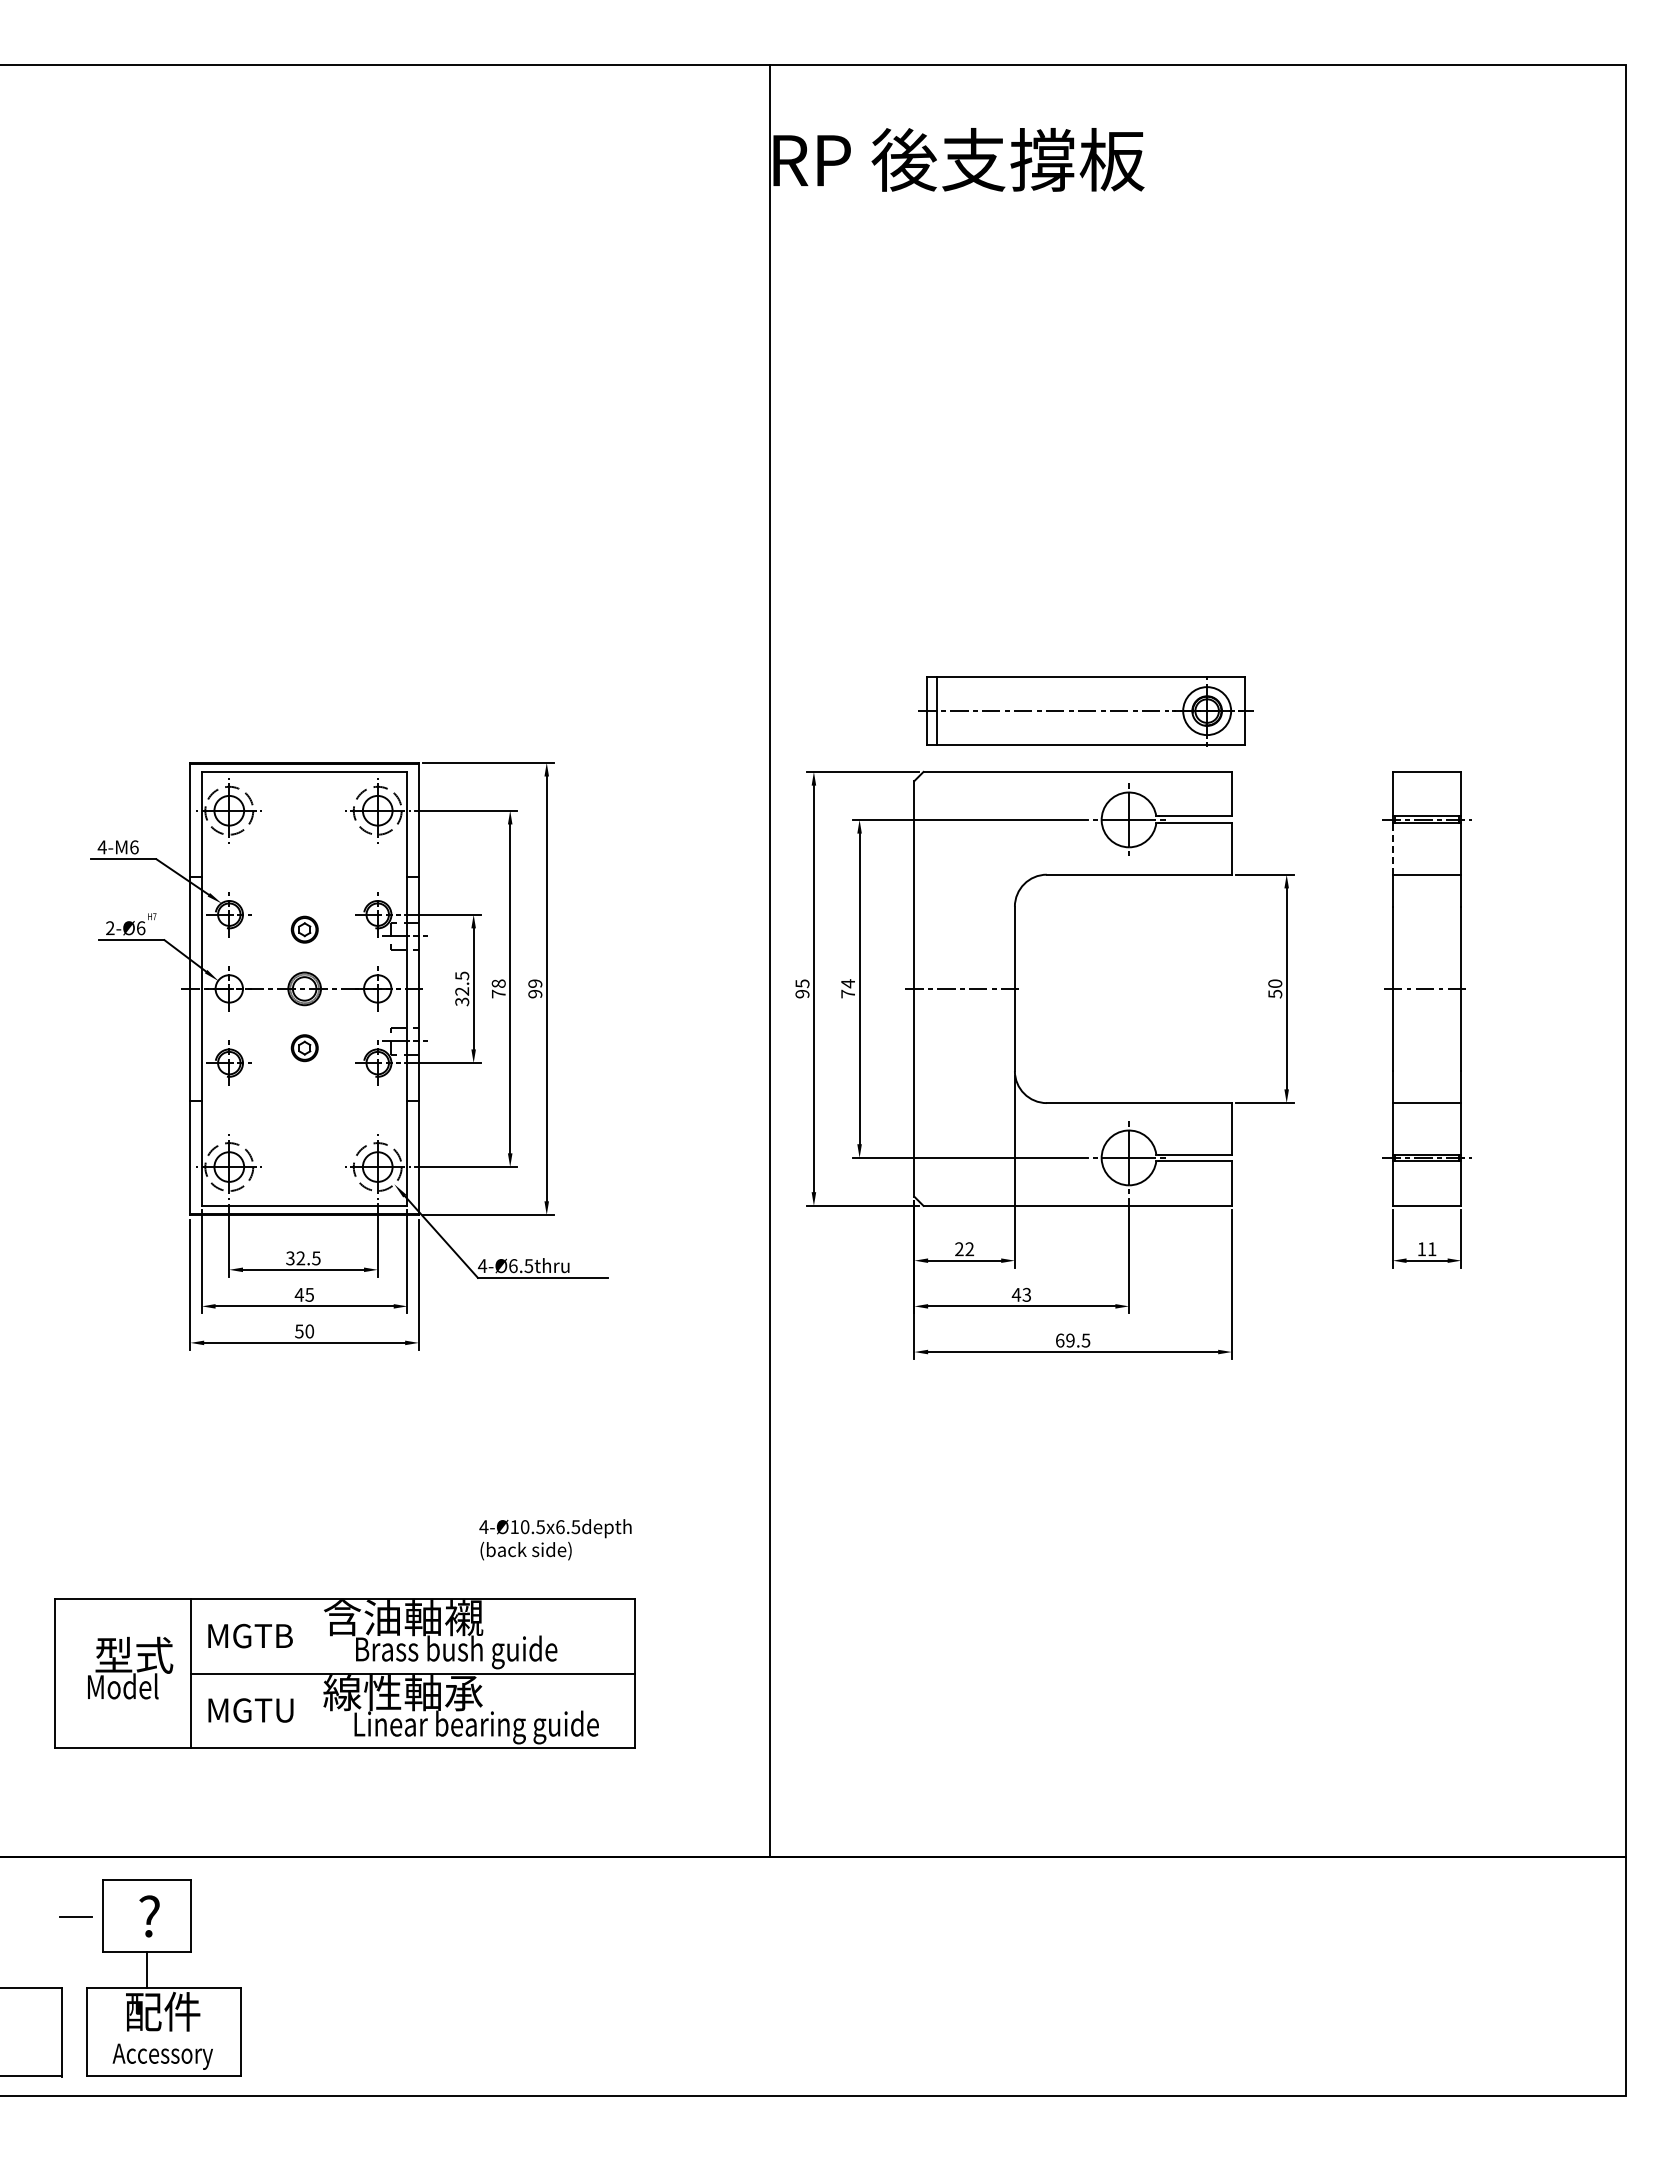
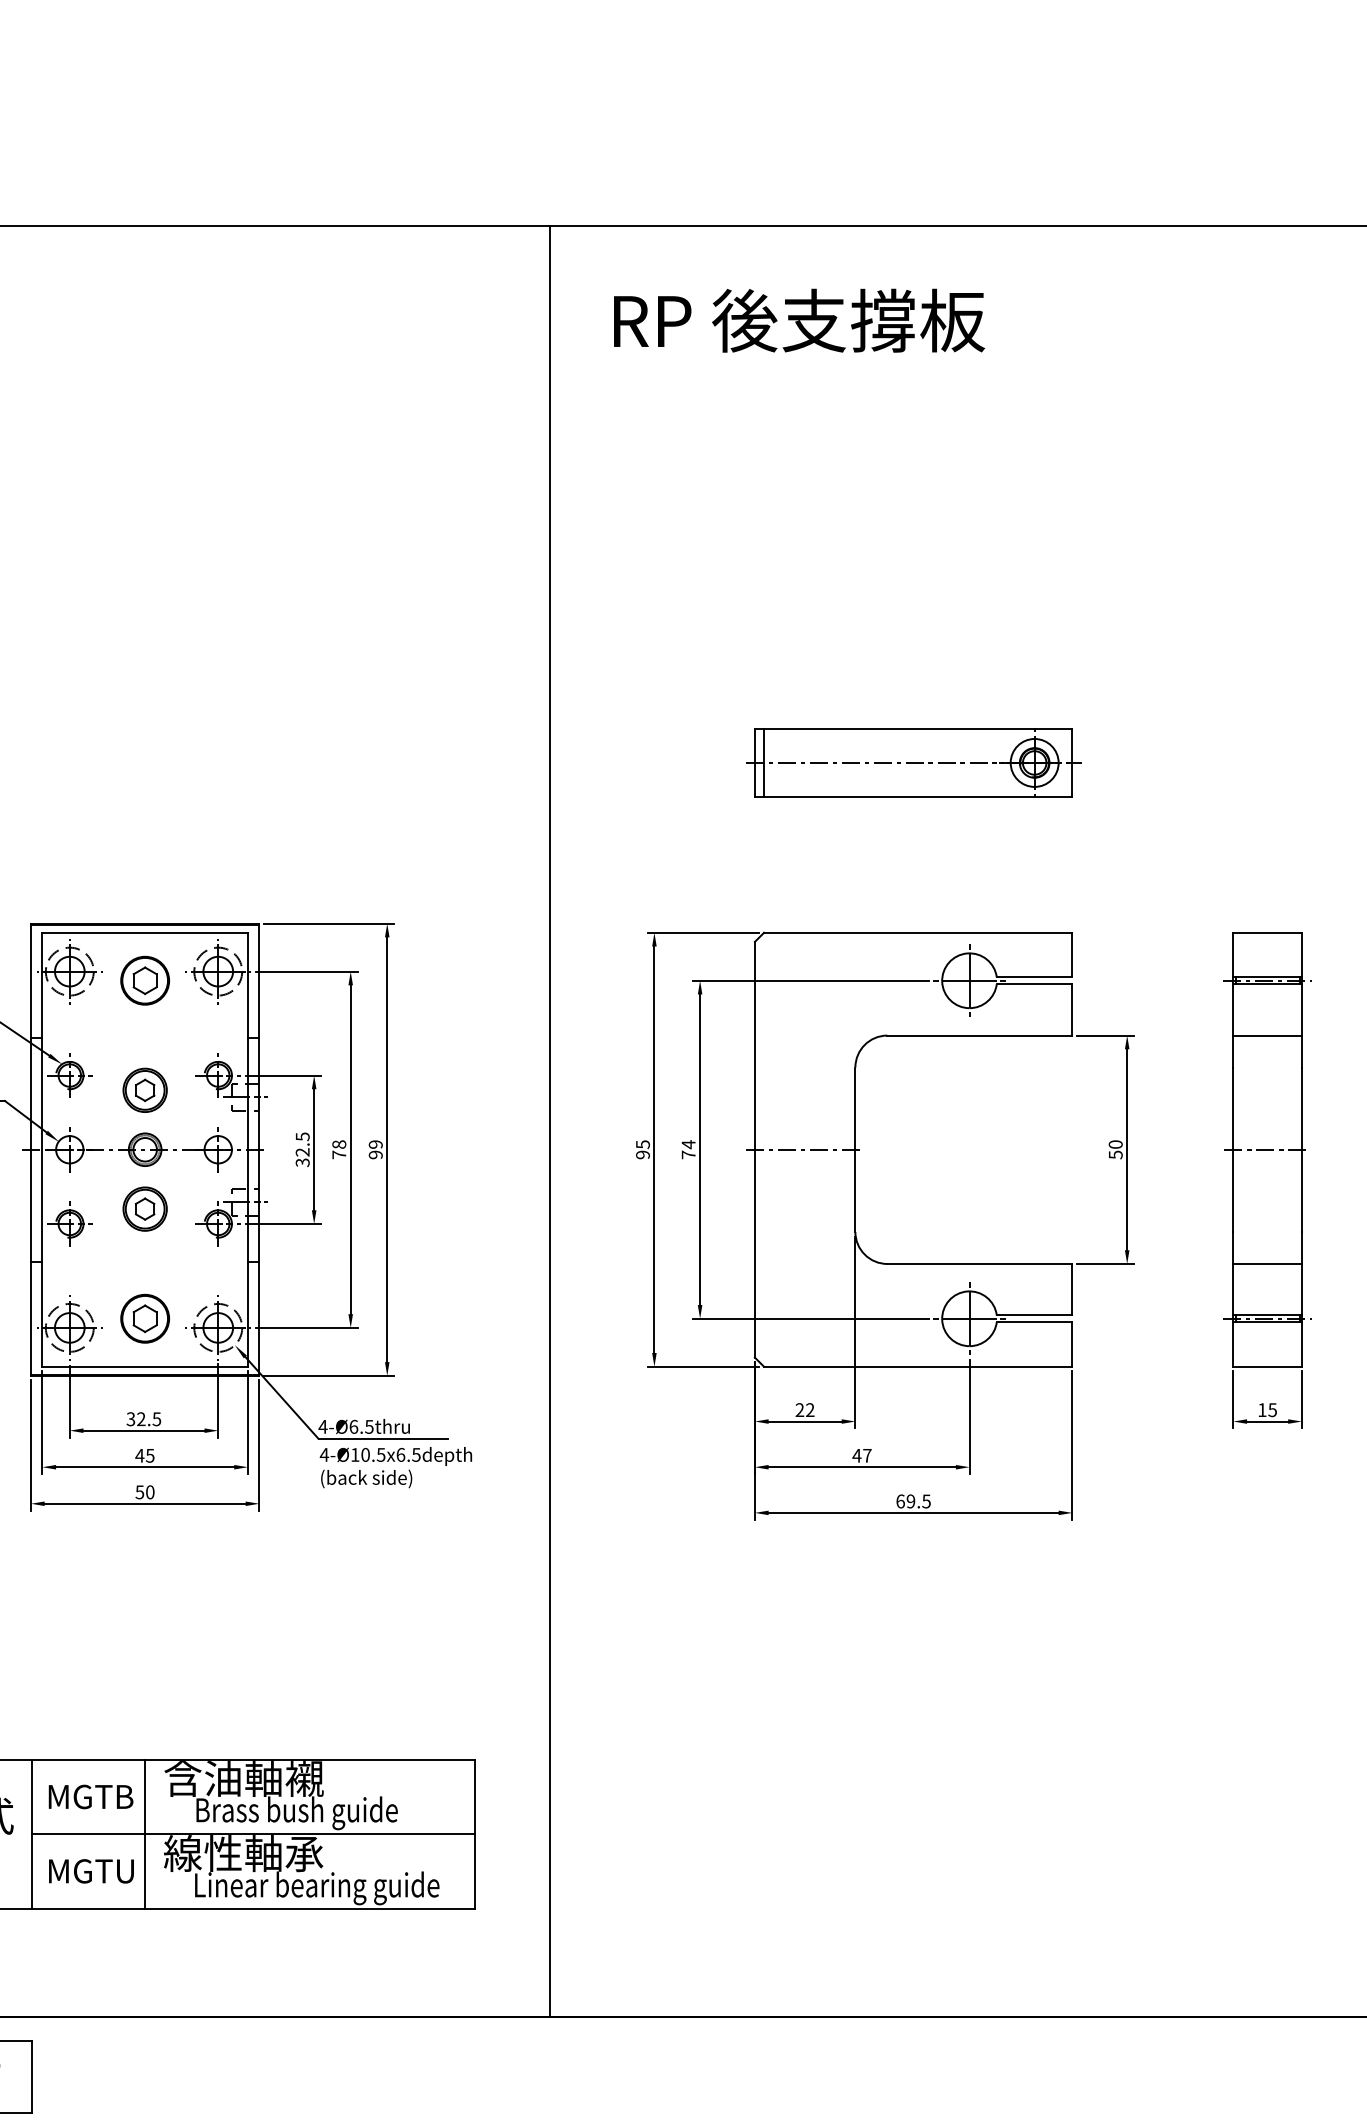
part: (1085, 711) -> (913, 763), moved
part: (304, 819) -> (145, 980), added
line: (1392, 849) -> (1233, 1010), dashed -> solid
part: (304, 929) -> (145, 1090), size x1.67
line: (770, 960) -> (550, 1121), moved
part: (304, 1047) -> (145, 1208), size x1.67
part: (304, 1157) -> (145, 1318), added
text: (1431, 1249) -> (1272, 1410), 11 -> 15
text: (1026, 1294) -> (867, 1455), 43 -> 47
text: (555, 1539) -> (396, 1467), moved
line: (304, 1673) -> (145, 1834), added

